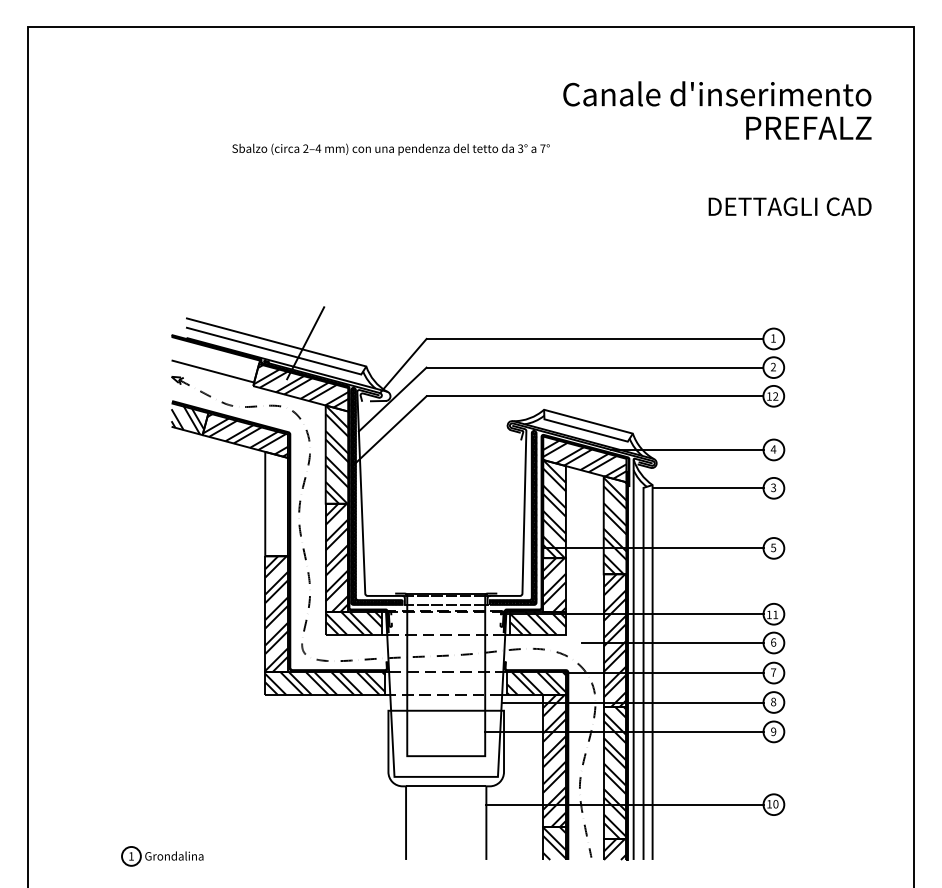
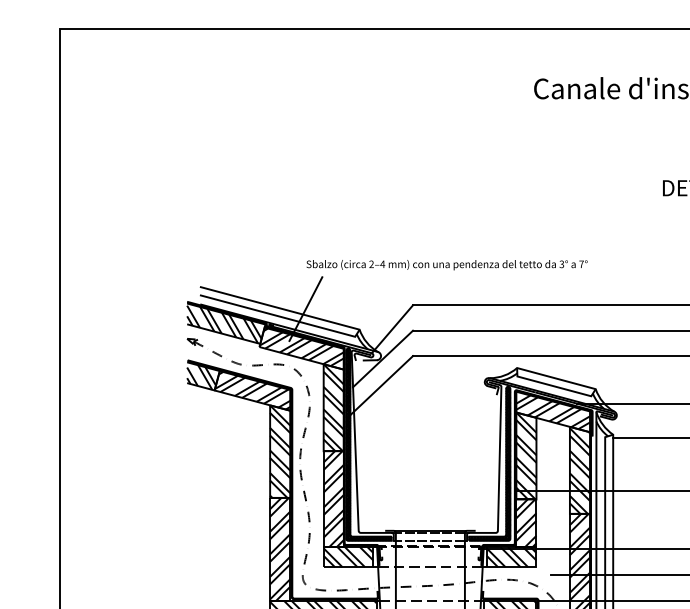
text: (390, 149) -> (446, 265), moved
hatch: (213, 360) -> (224, 324), added
hatch: (276, 504) -> (280, 451), added

